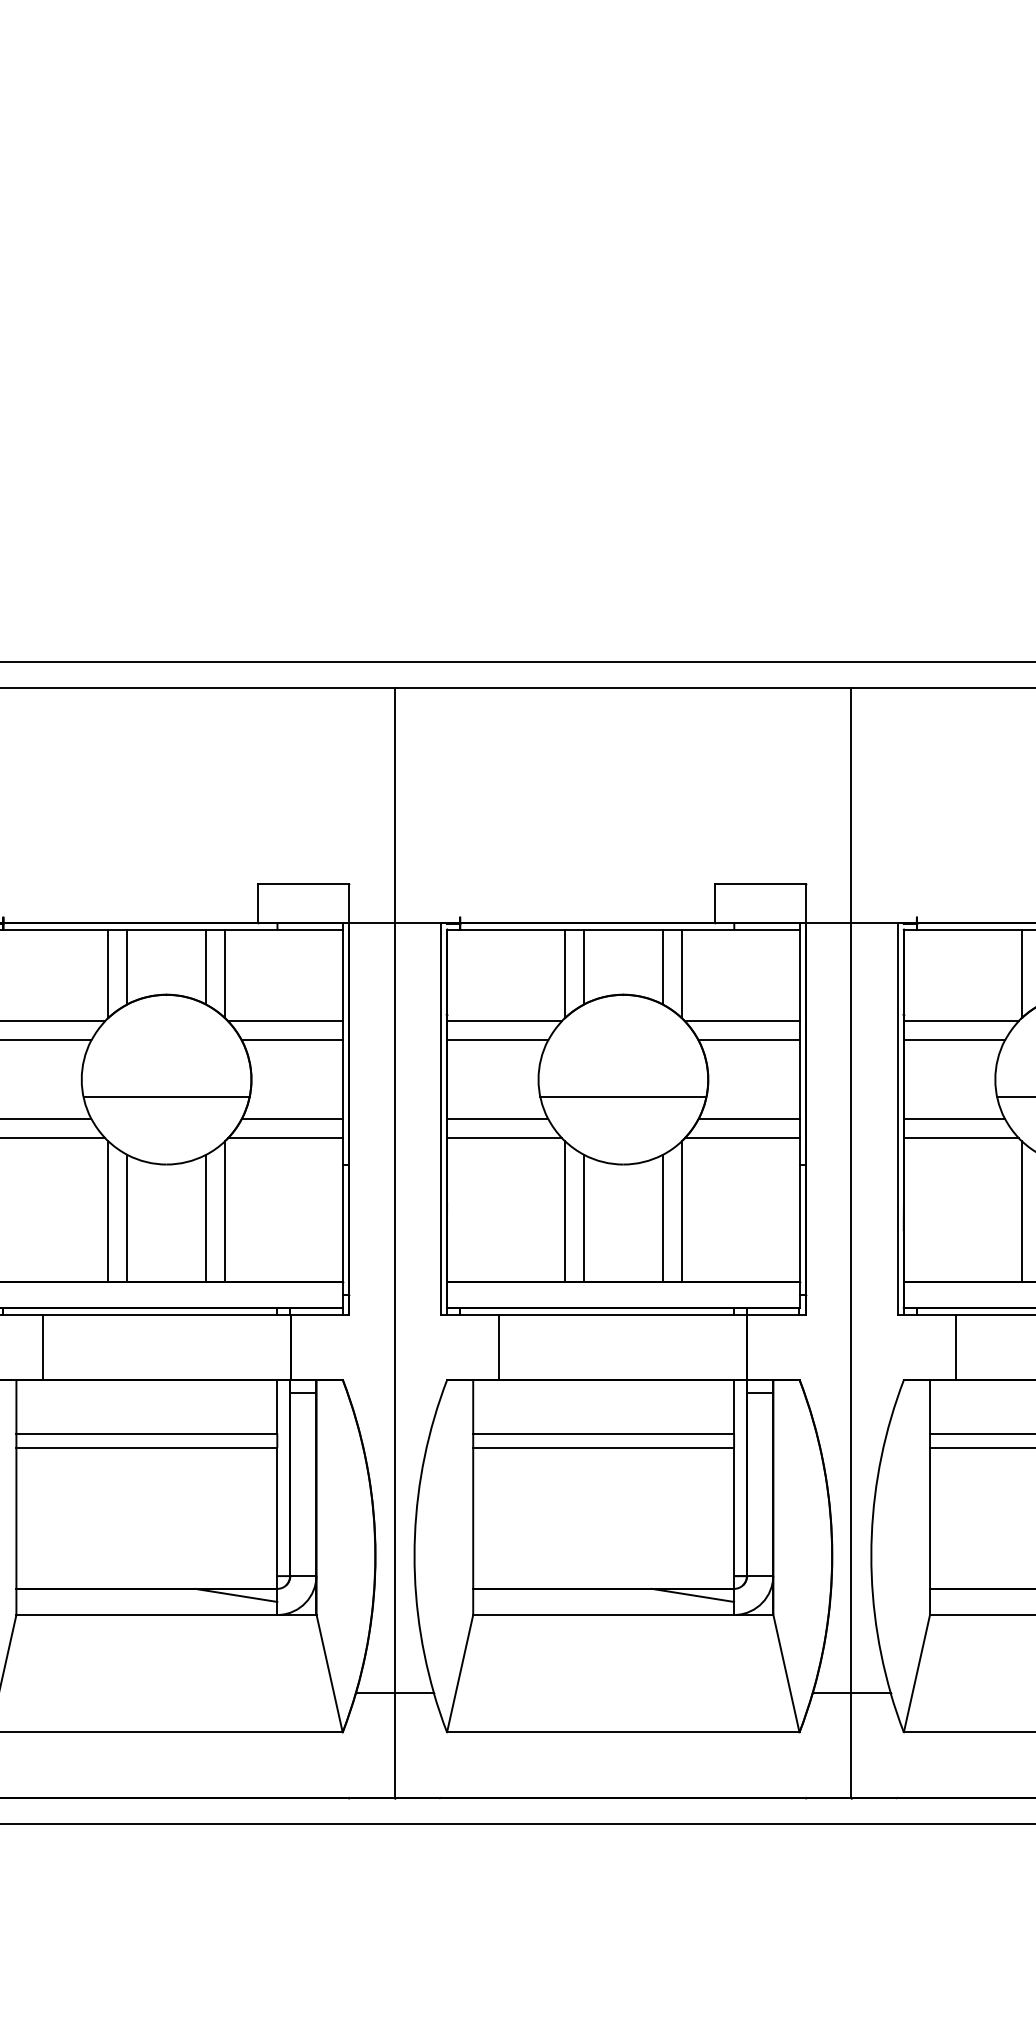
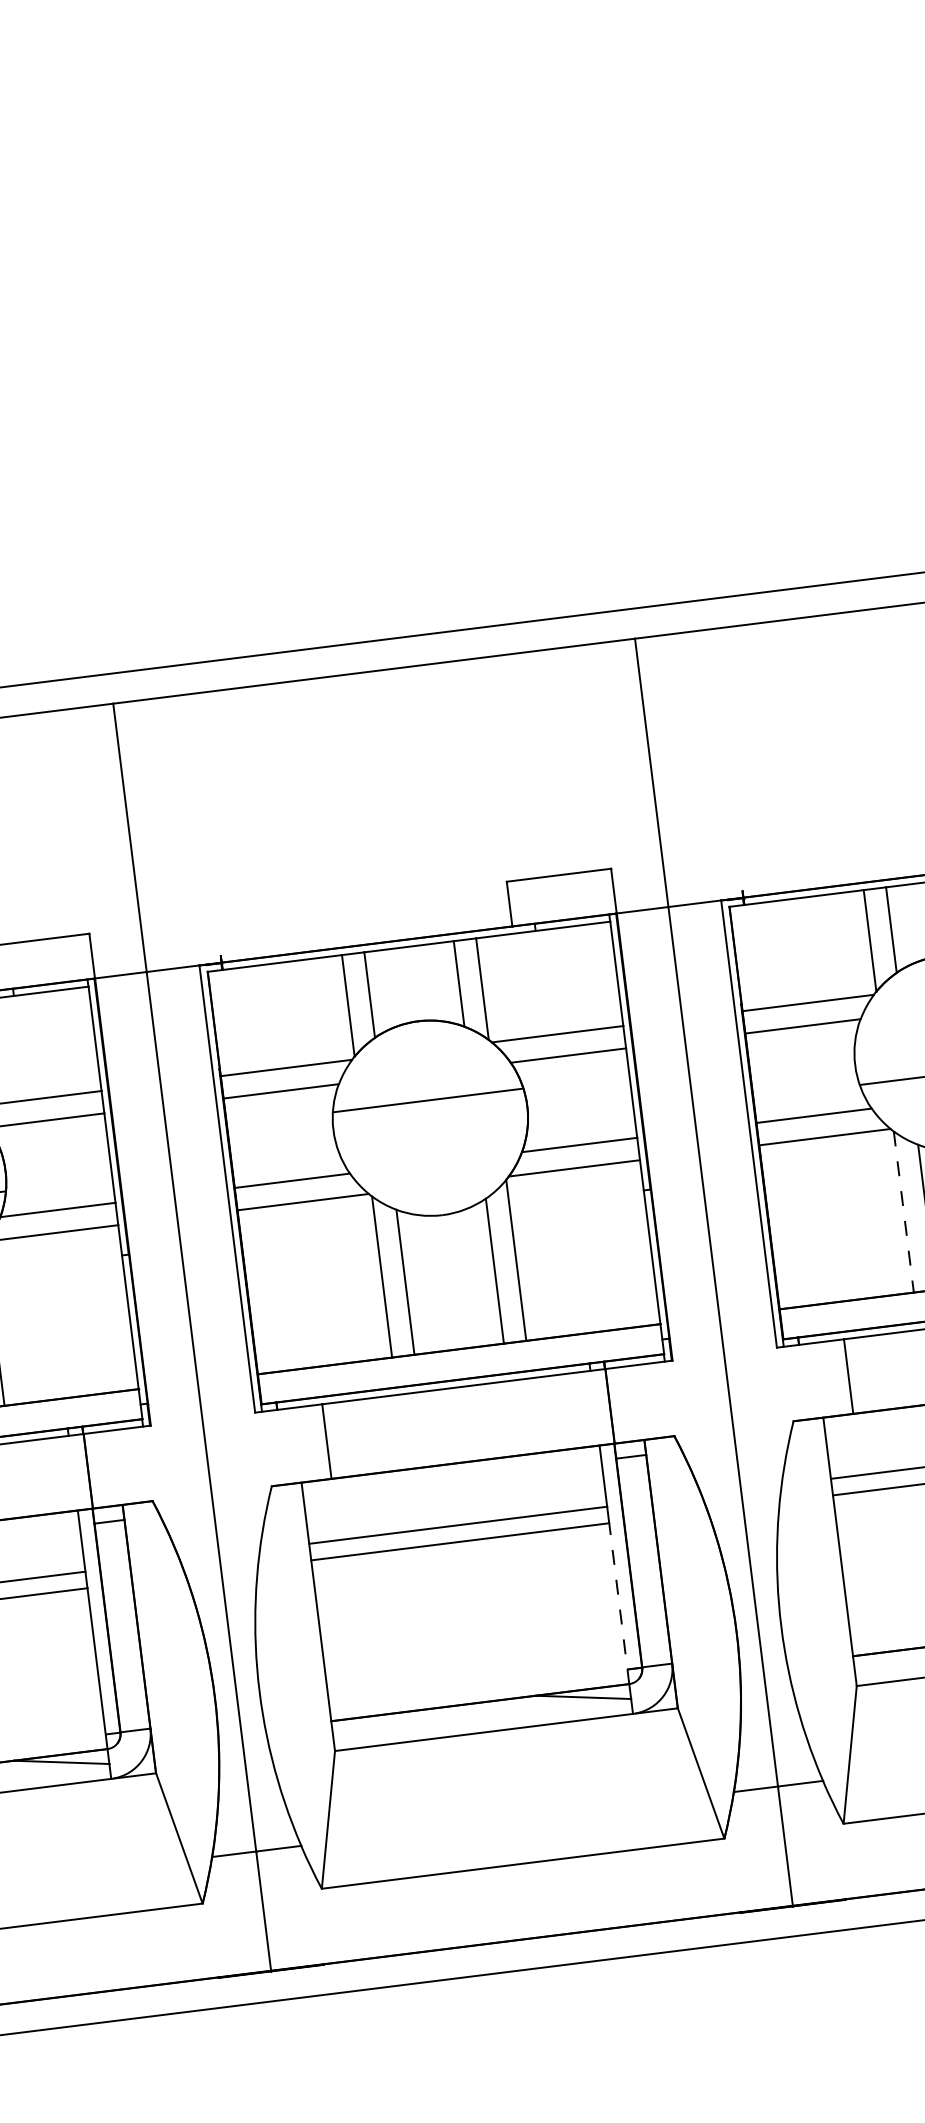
line: (623, 1097) -> (428, 1100), moved
line: (1021, 1211) -> (903, 1212), solid -> dashed
line: (734, 1517) -> (619, 1602), solid -> dashed

